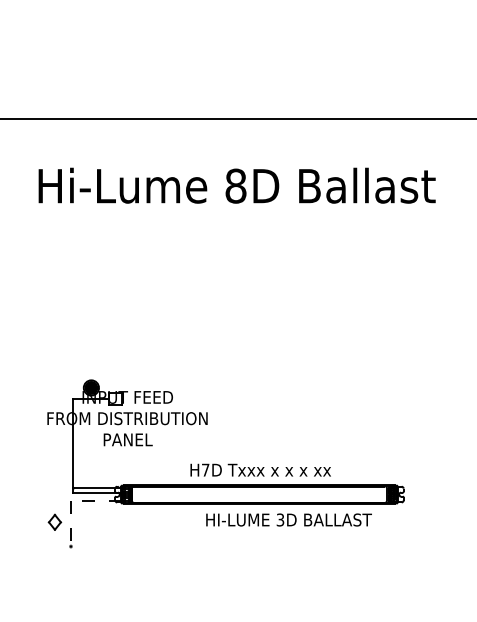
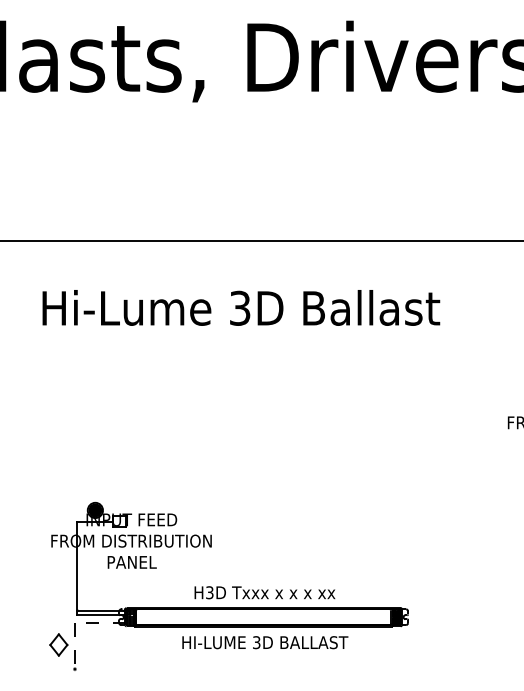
text: (235, 185) -> (239, 307), 8D -> 3D
text: (205, 469) -> (209, 592), H7D -> H3D
text: (289, 519) -> (265, 642), moved
part: (54, 521) -> (58, 644), size x1.43

